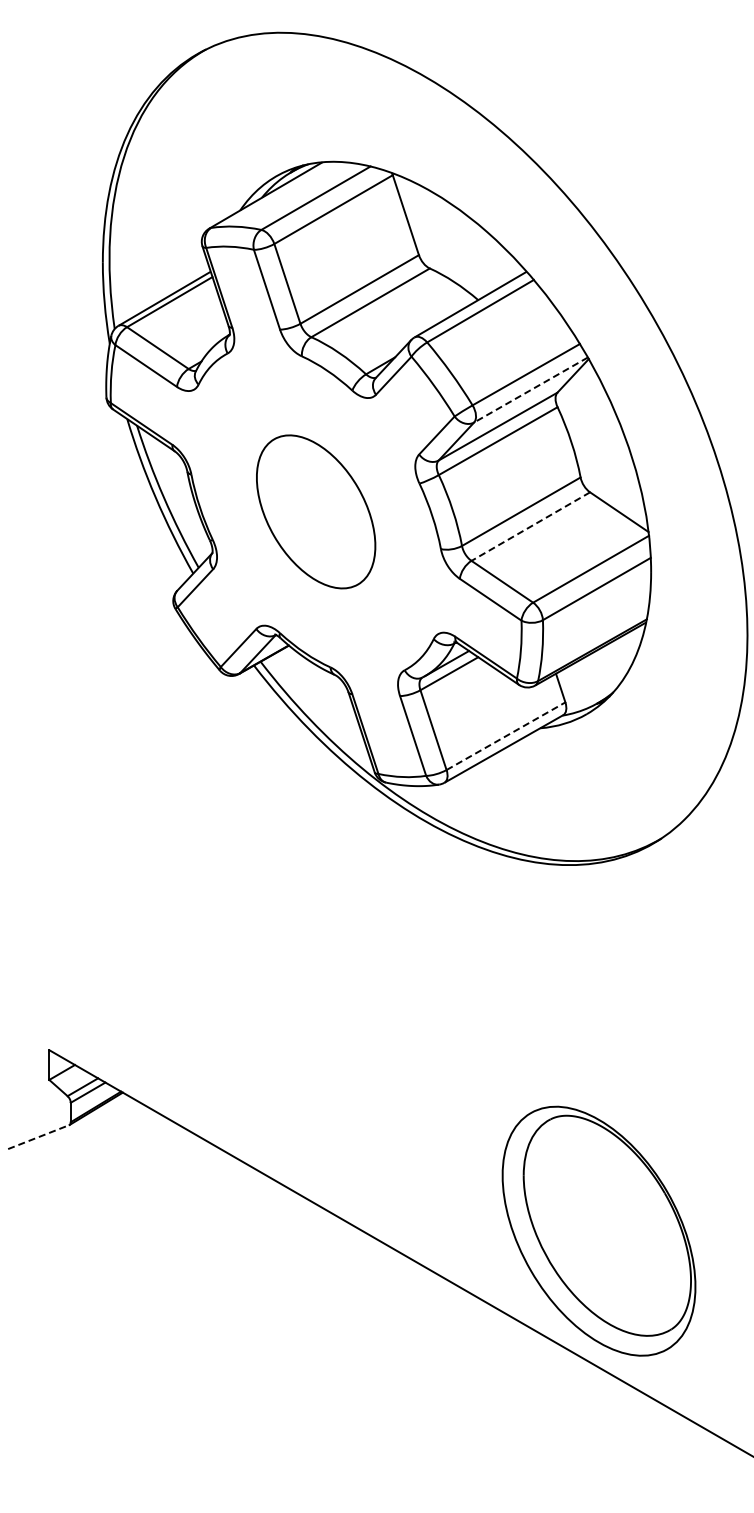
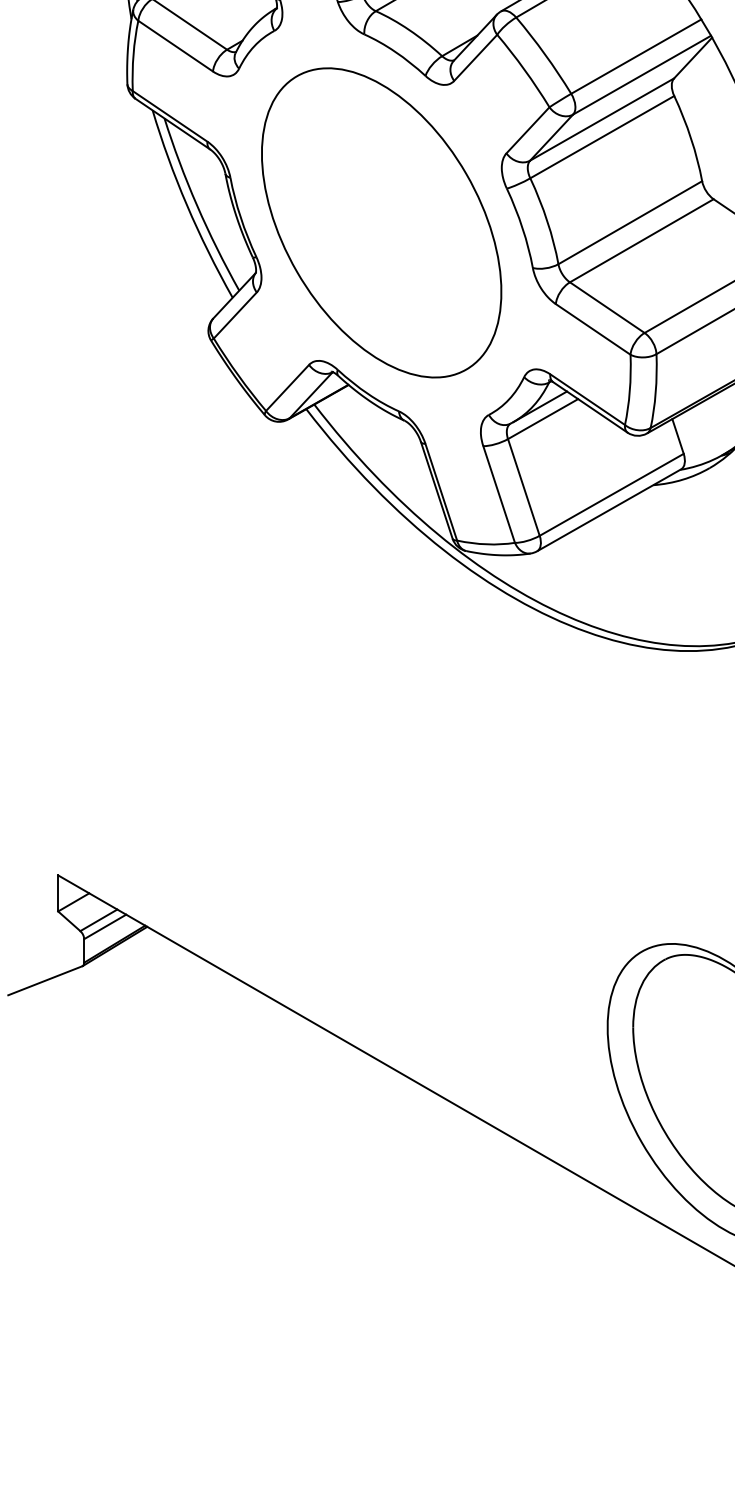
line: (531, 390) -> (642, 75), dashed -> solid
part: (315, 511) -> (380, 222), size x1.67
line: (530, 526) -> (641, 240), dashed -> solid
line: (506, 735) -> (612, 493), dashed -> solid
line: (38, 1137) -> (45, 981), dashed -> solid

